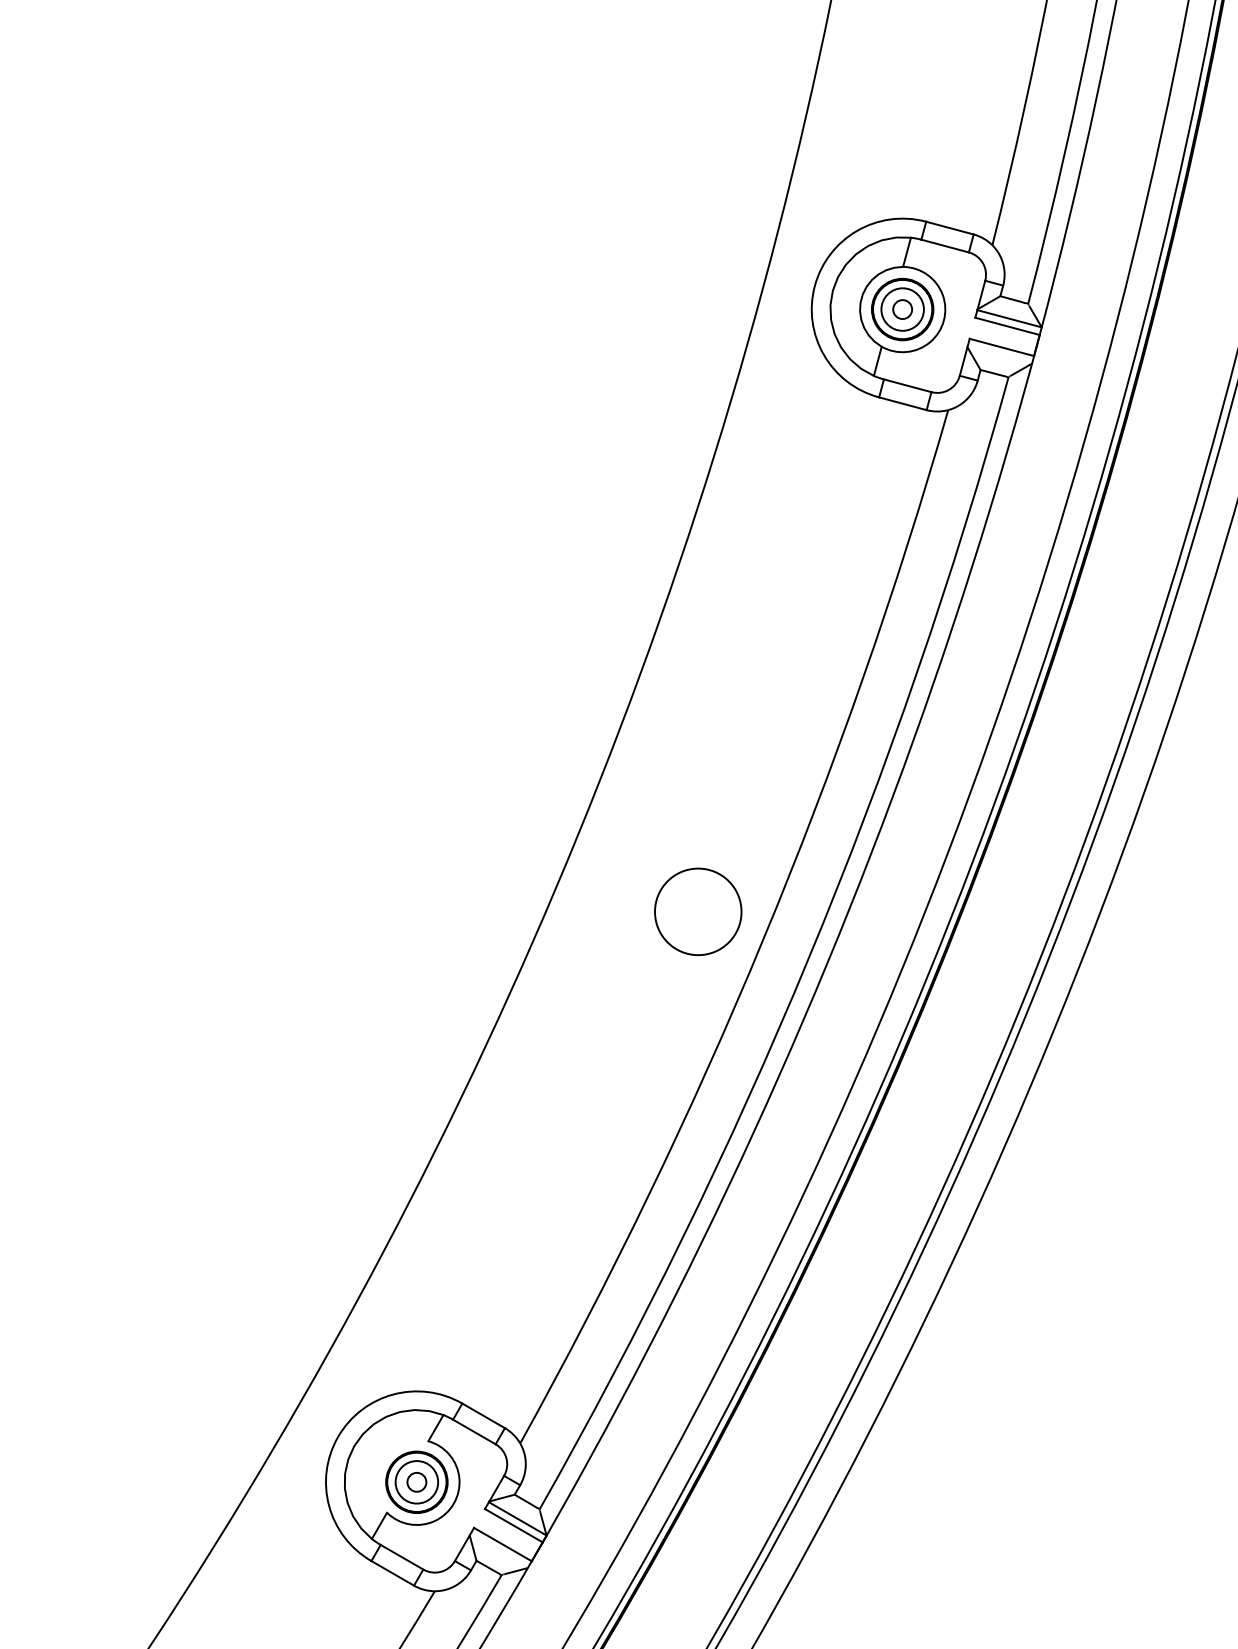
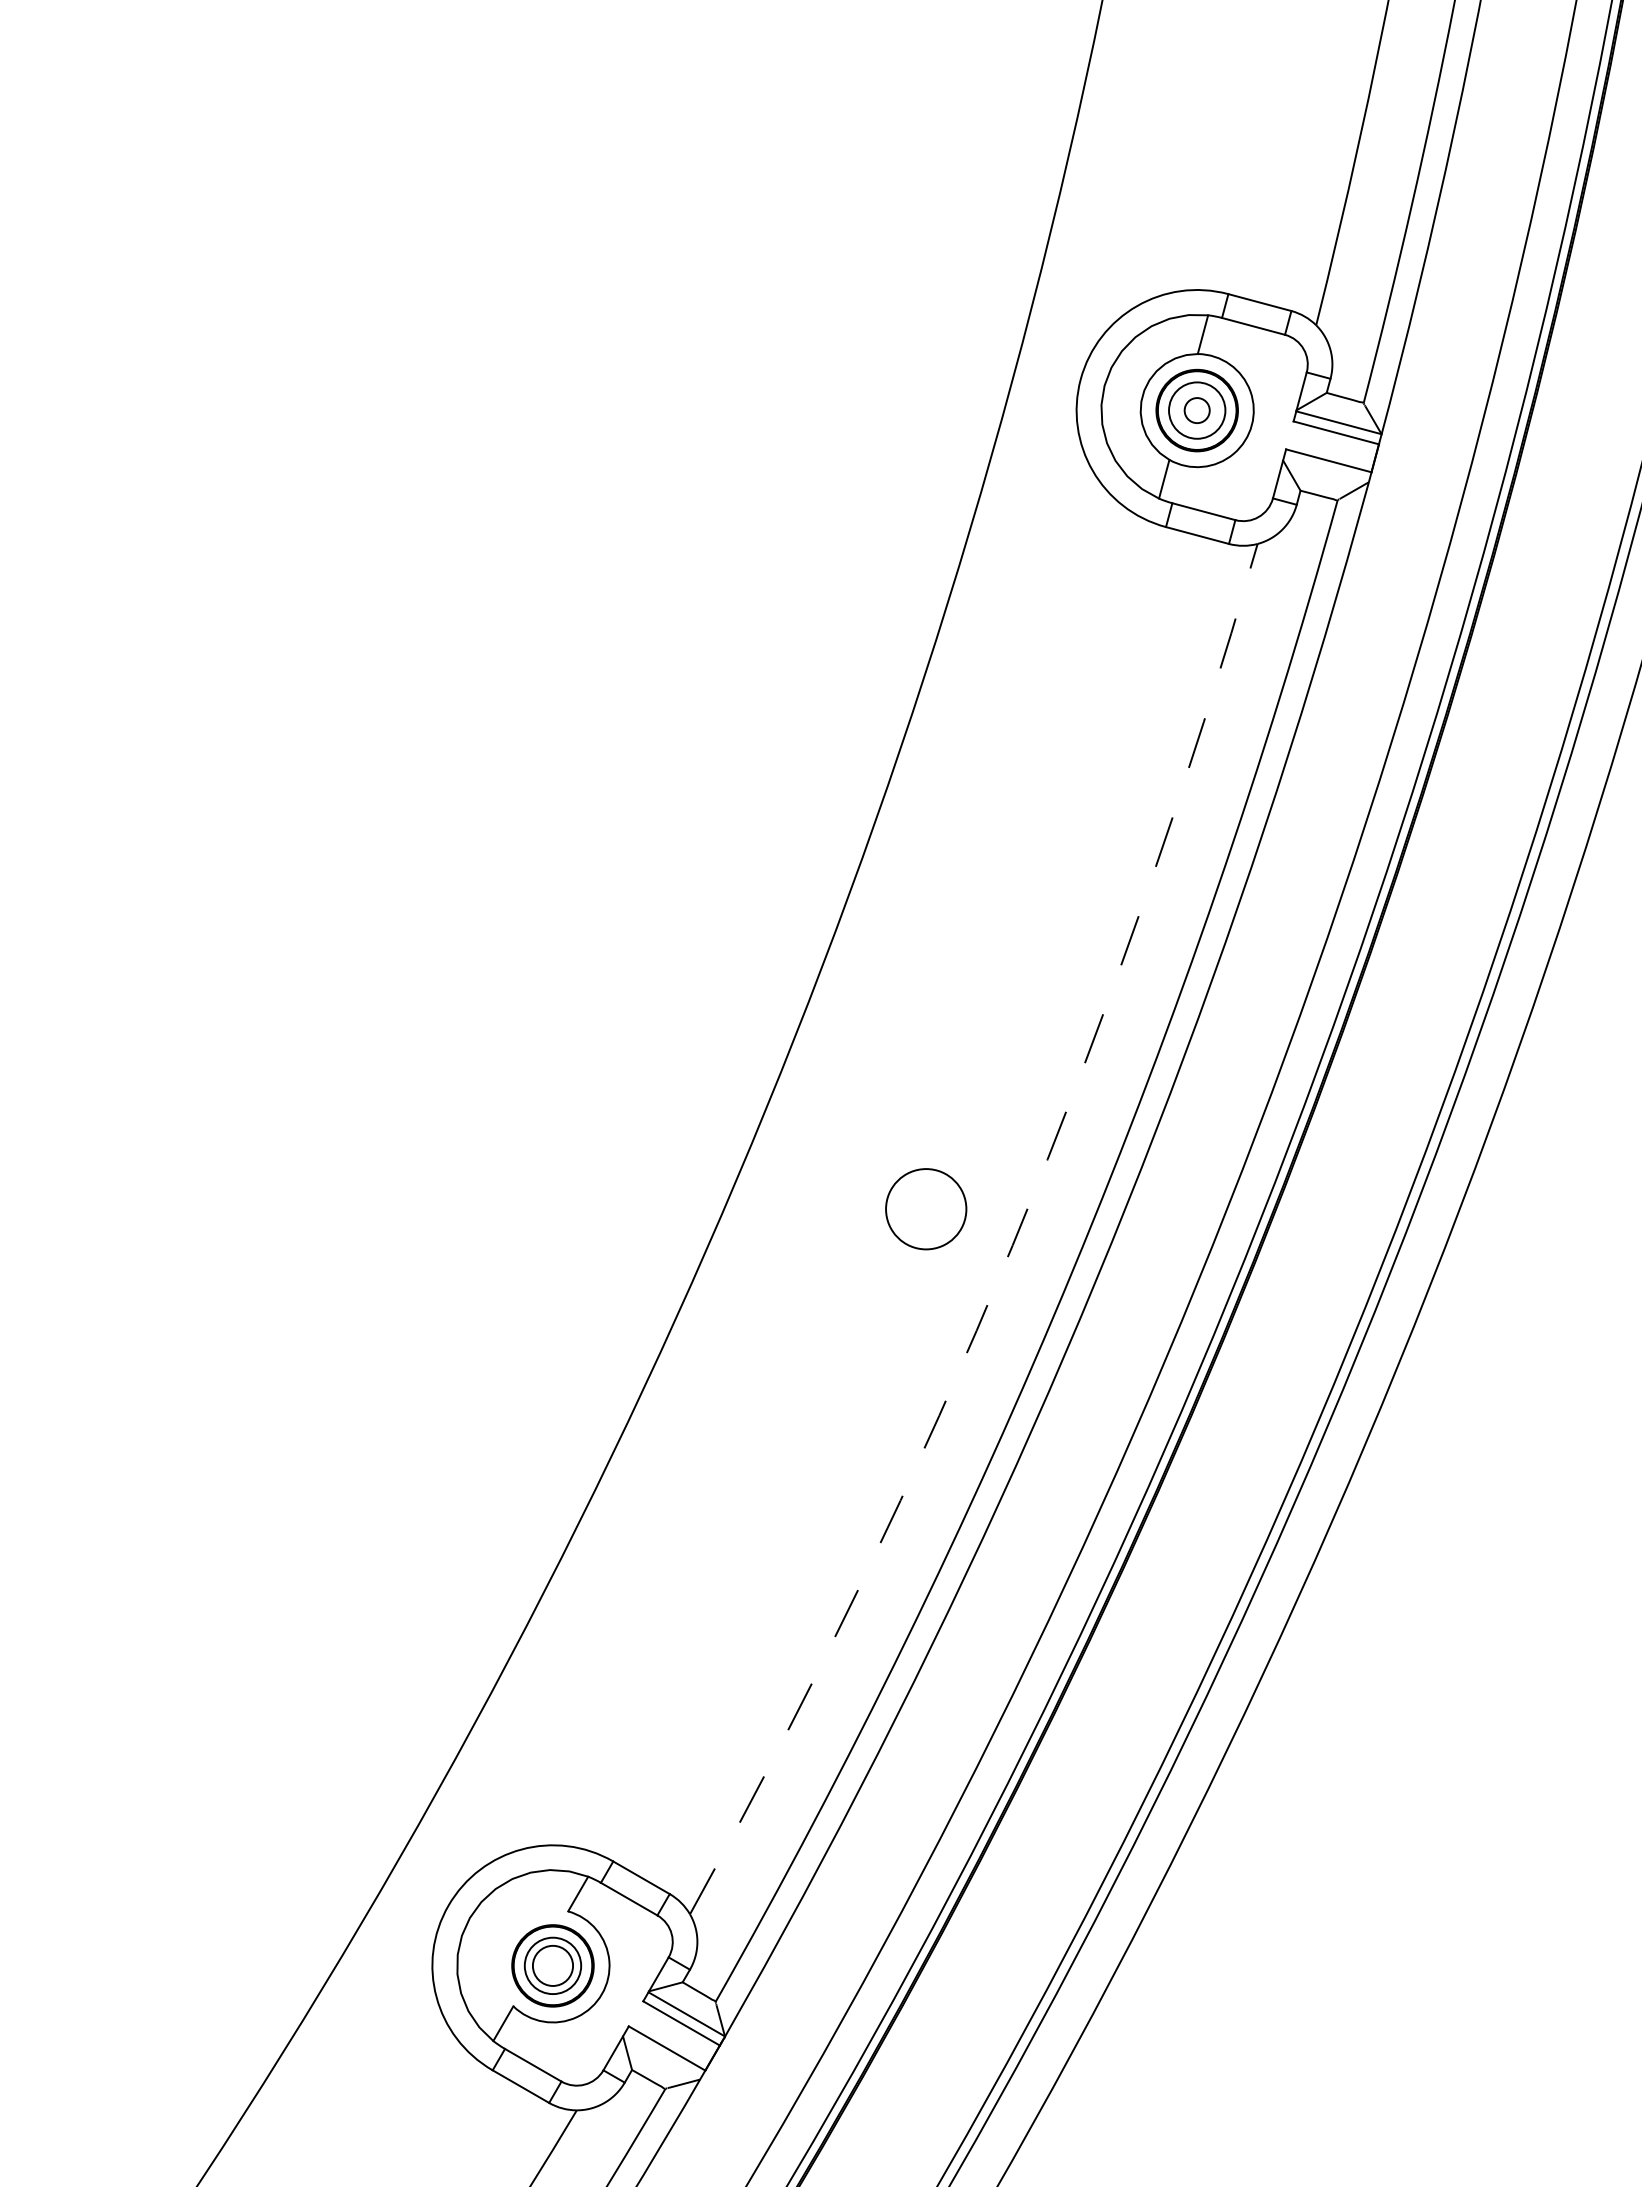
circle: (698, 911) -> (926, 1208), size x0.7
arc: (763, 938) -> (1012, 1244), solid -> dashed
circle: (416, 1481) -> (552, 1964), size x1.6

